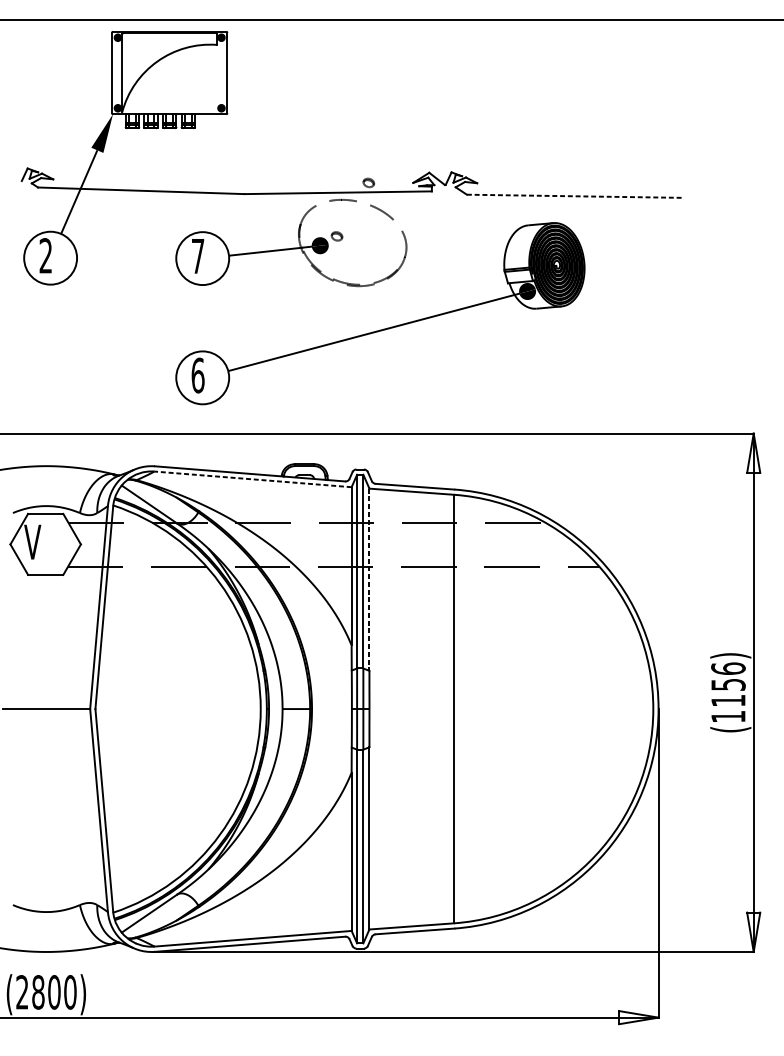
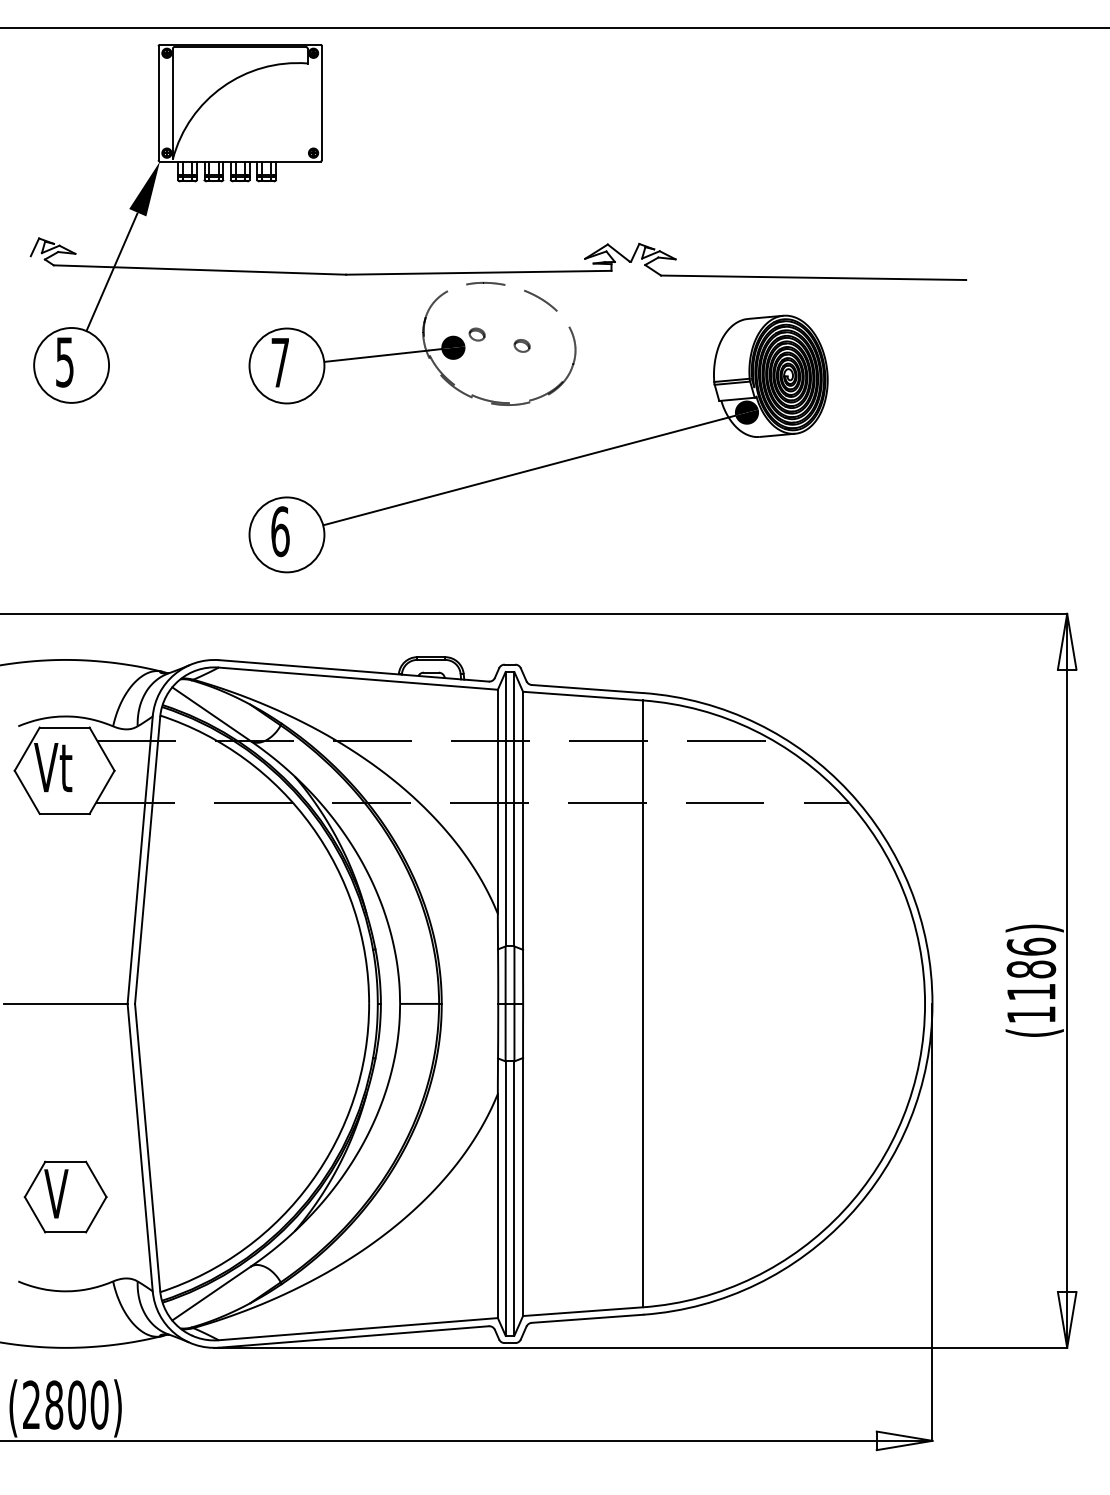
part: (368, 182) -> (521, 345), moved
line: (574, 196) -> (813, 277), dashed -> solid
text: (45, 255) -> (64, 361), 2 -> 5
line: (253, 479) -> (358, 678), dashed -> solid
text: (46, 542) -> (65, 768), V -> Vt
line: (369, 580) -> (523, 821), dashed -> solid
text: (728, 684) -> (1031, 969), (1156) -> (1186)
part: (46, 845) -> (65, 1196), added

